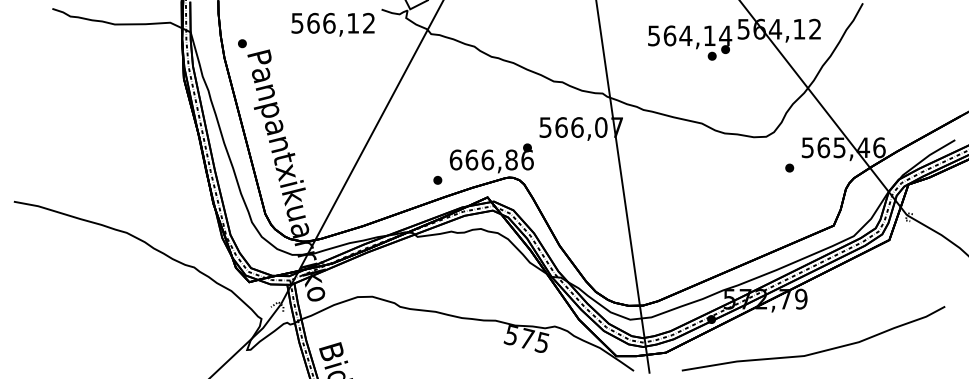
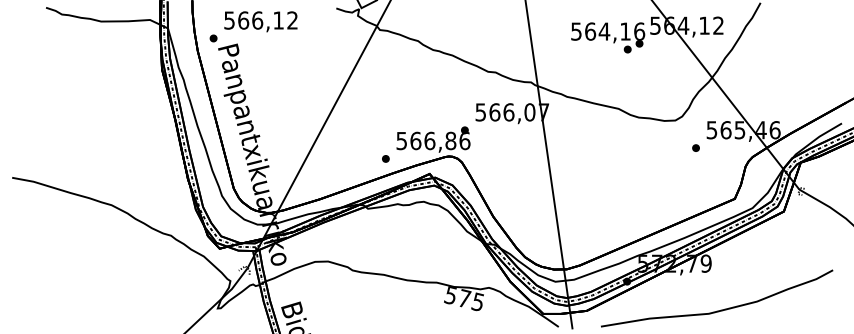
text: (332, 24) -> (260, 21), moved
text: (725, 35) -> (639, 31), 564,14 -> 564,16
text: (455, 159) -> (401, 140), 666,86 -> 566,86

